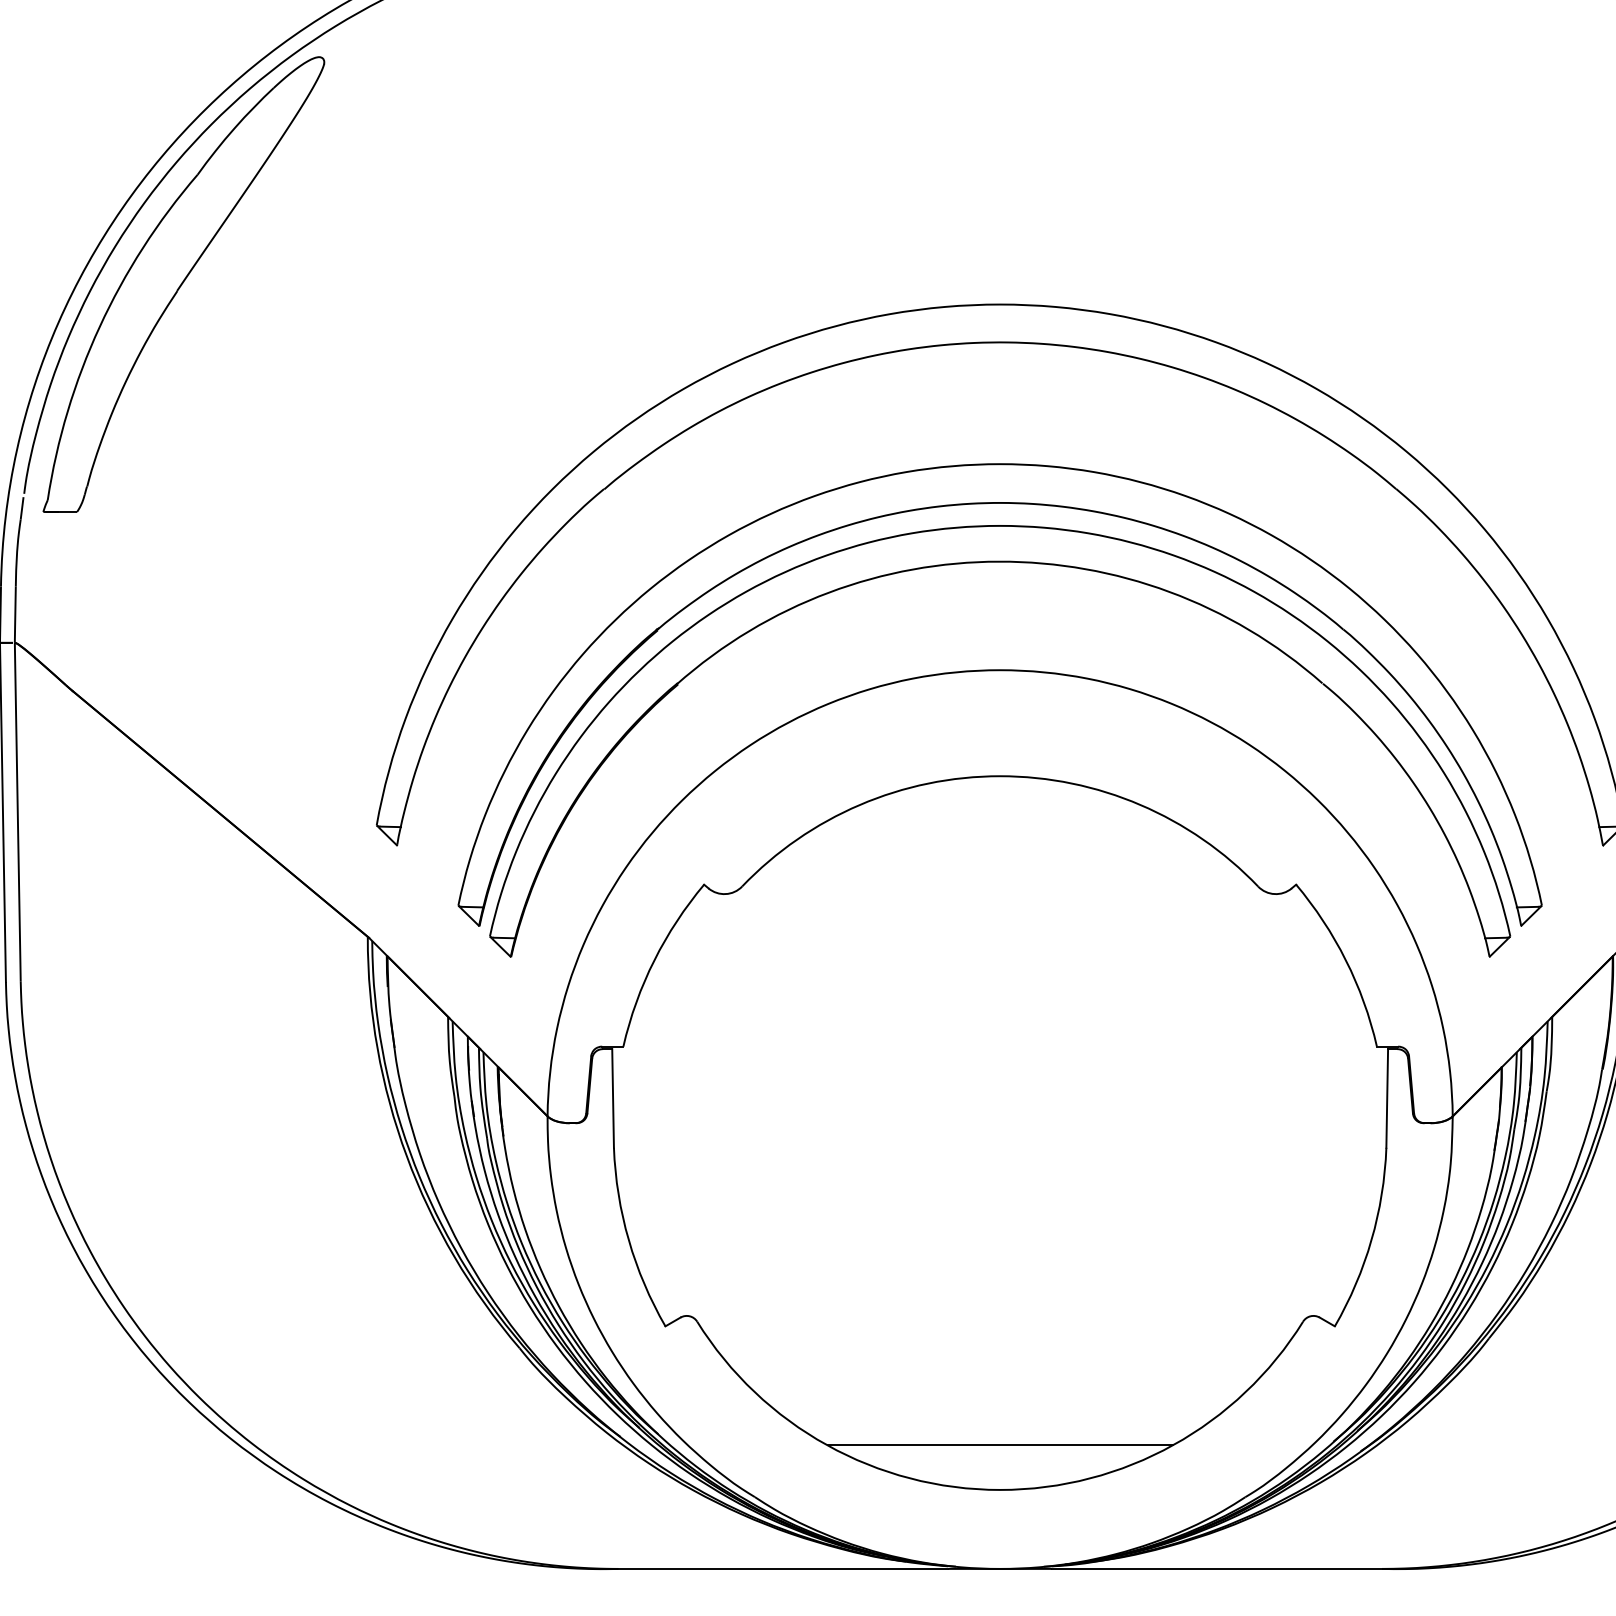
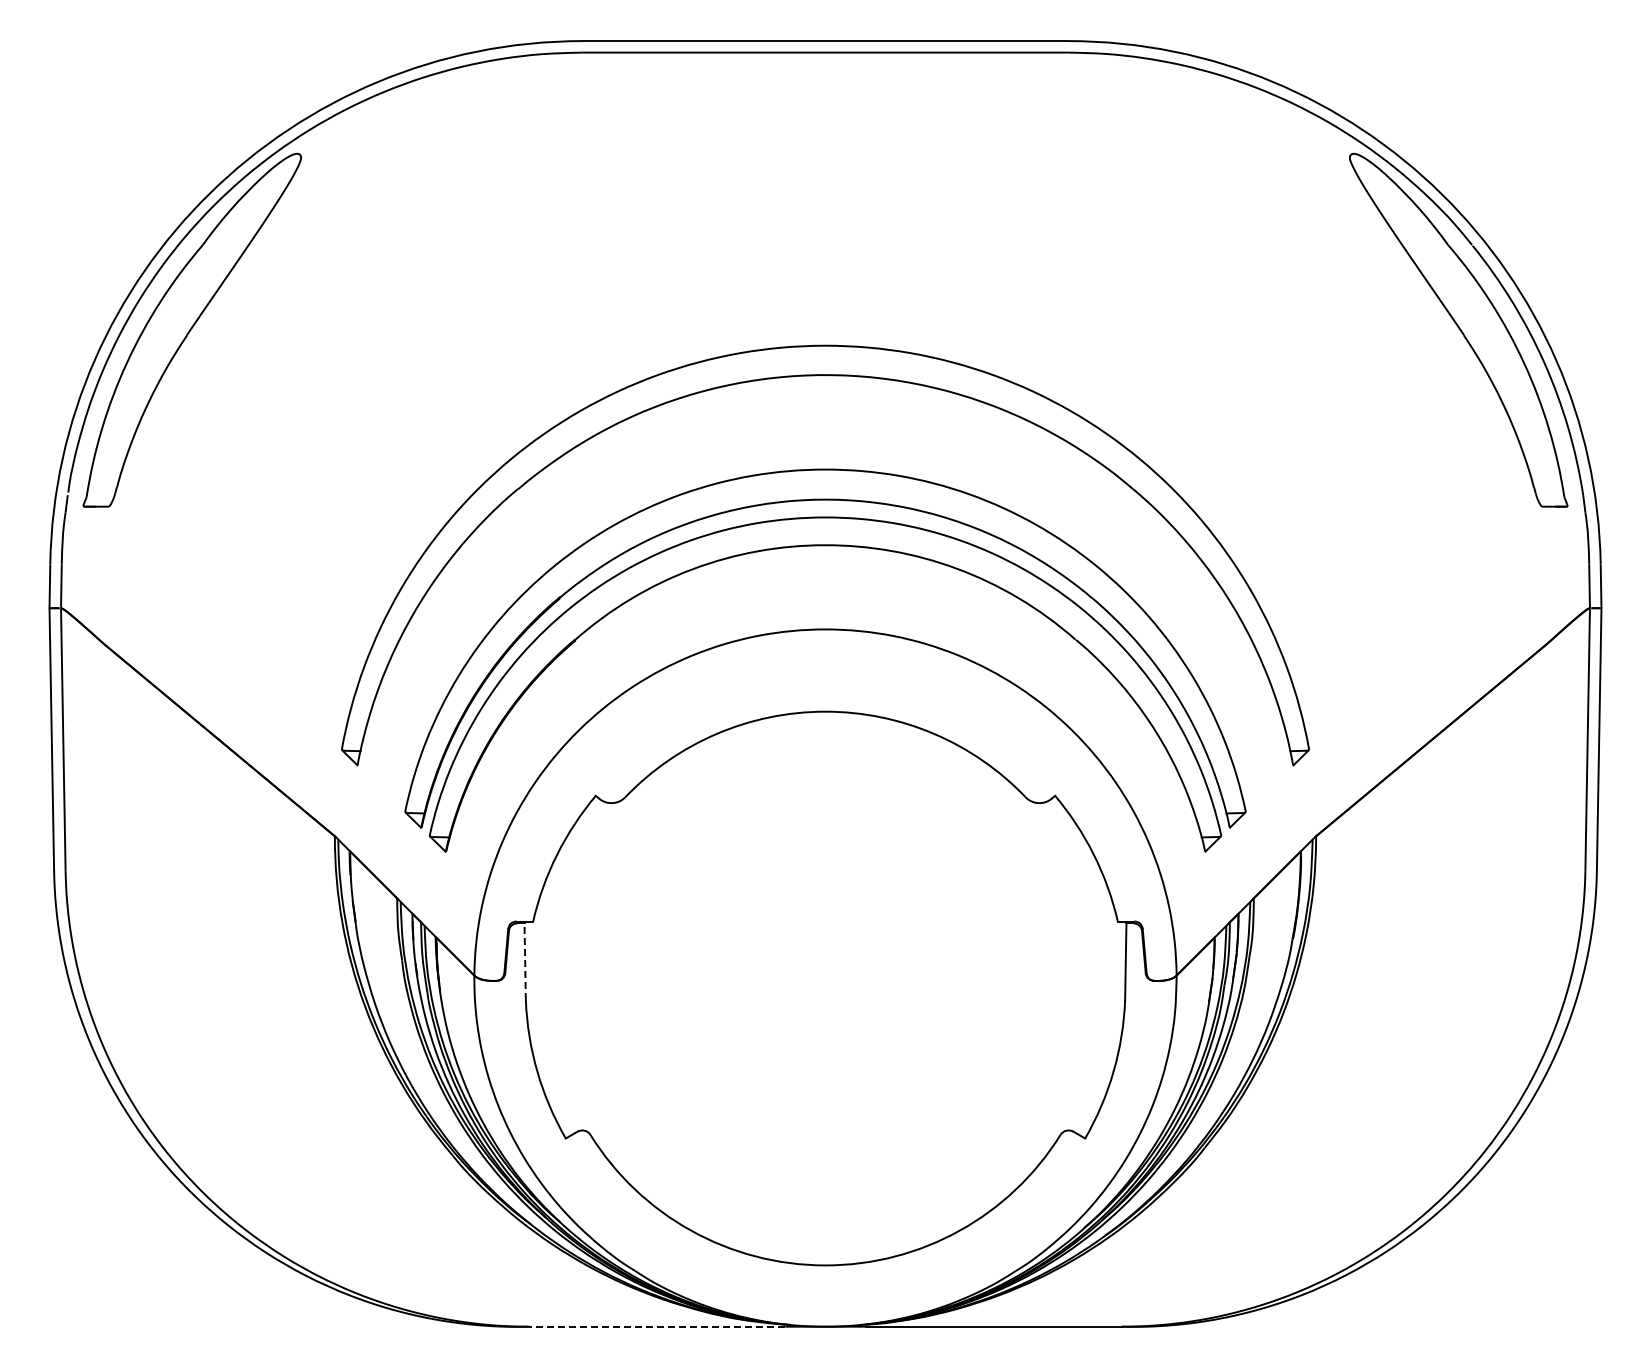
line: (613, 1098) -> (525, 961), solid -> dashed
line: (1000, 1444) -> (825, 1230), removed
line: (782, 1568) -> (656, 1326), solid -> dashed

